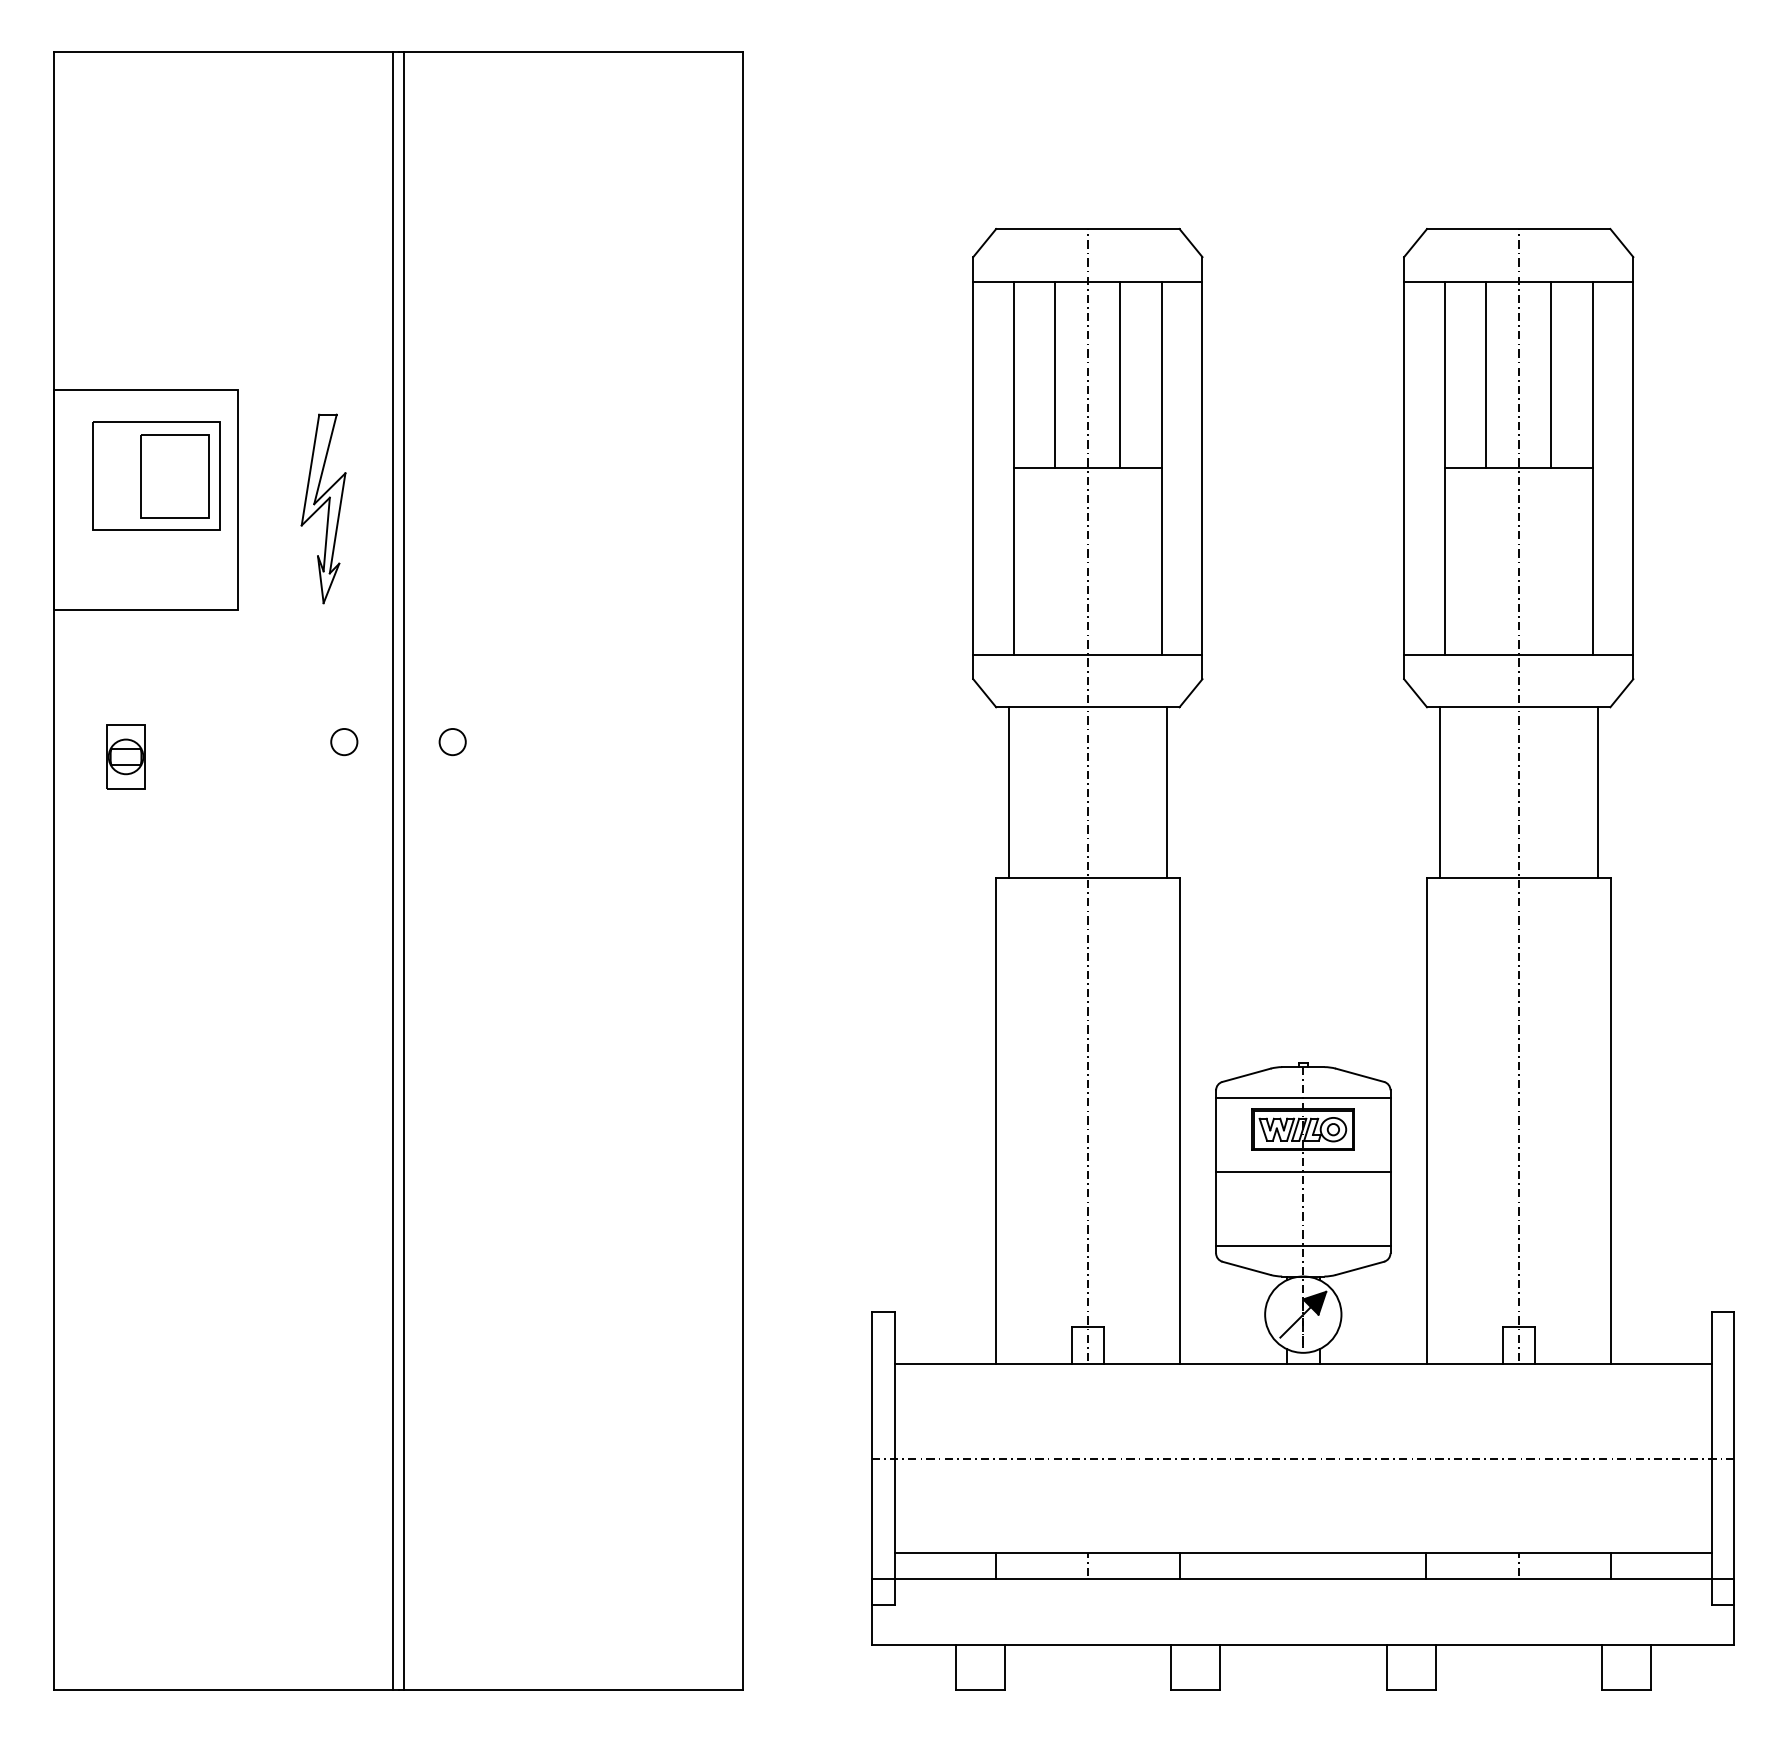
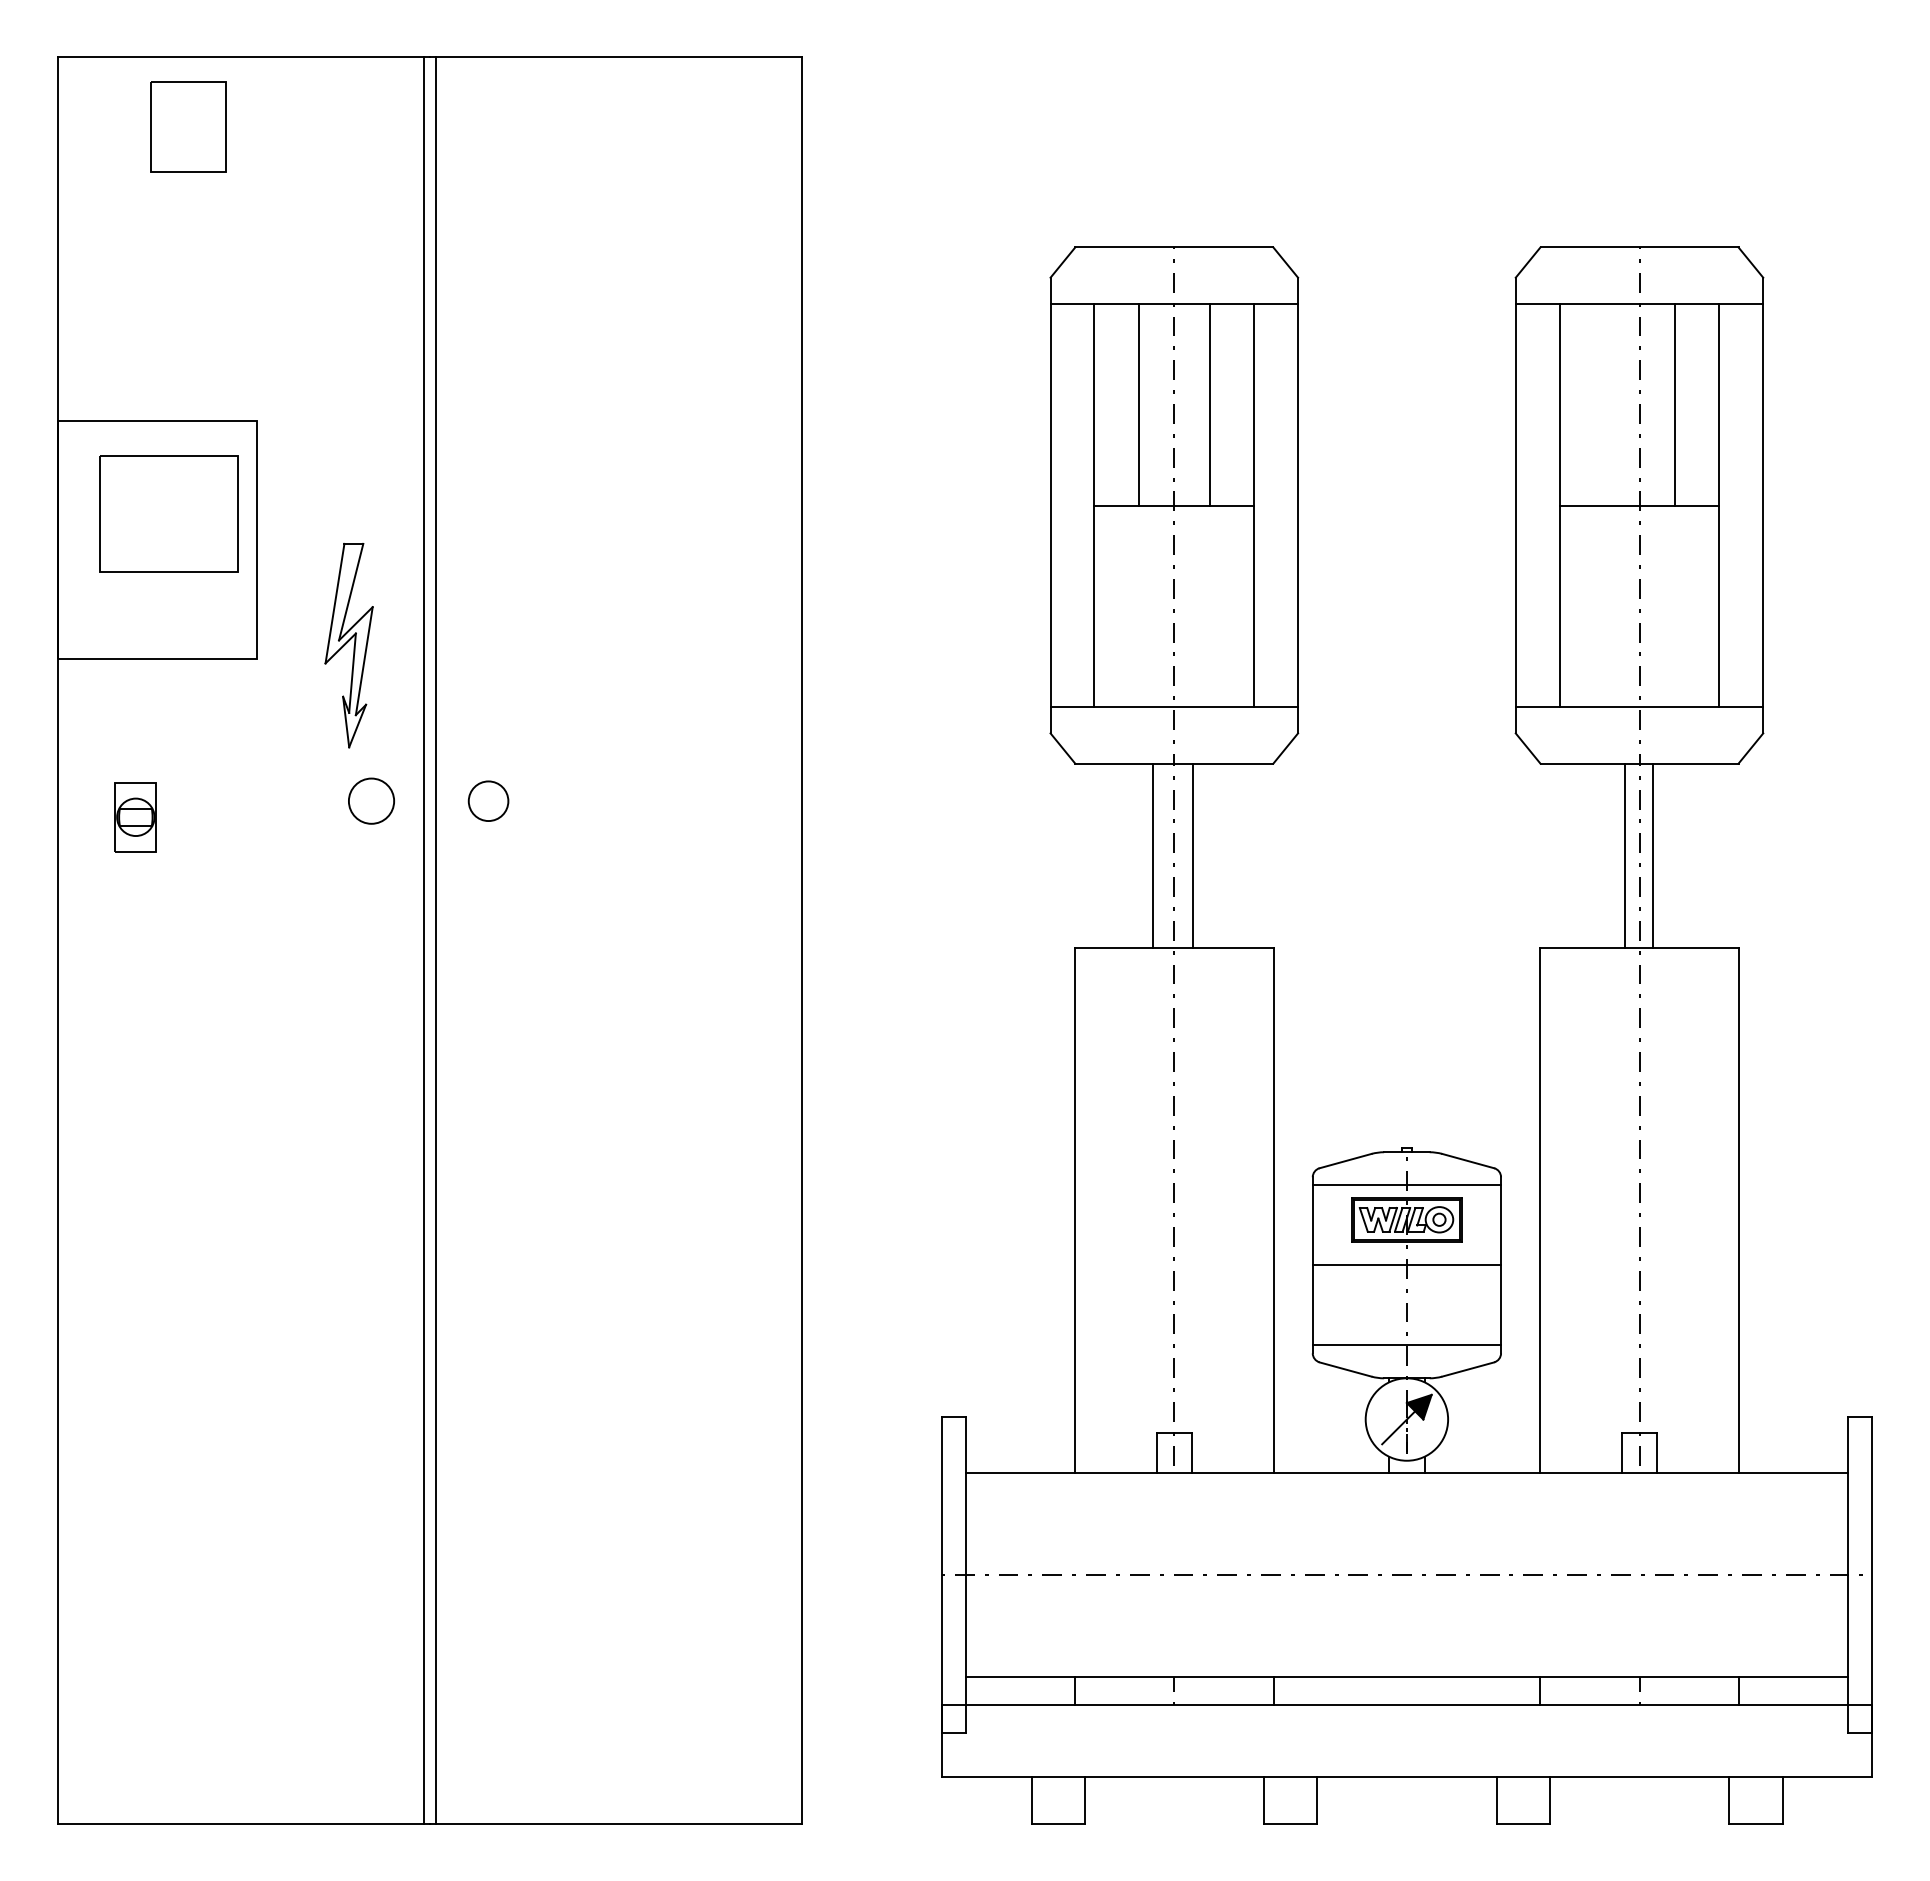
line: (1486, 374) -> (1604, 404), removed
part: (174, 476) -> (188, 126), moved
part: (322, 508) -> (348, 645), moved
circle: (344, 742) -> (371, 801), size x1.6
circle: (452, 742) -> (488, 801), size x1.4
line: (1008, 792) -> (1152, 855), moved
line: (1166, 792) -> (1192, 855), moved
line: (1439, 792) -> (1625, 855), moved
line: (1598, 792) -> (1653, 855), moved

